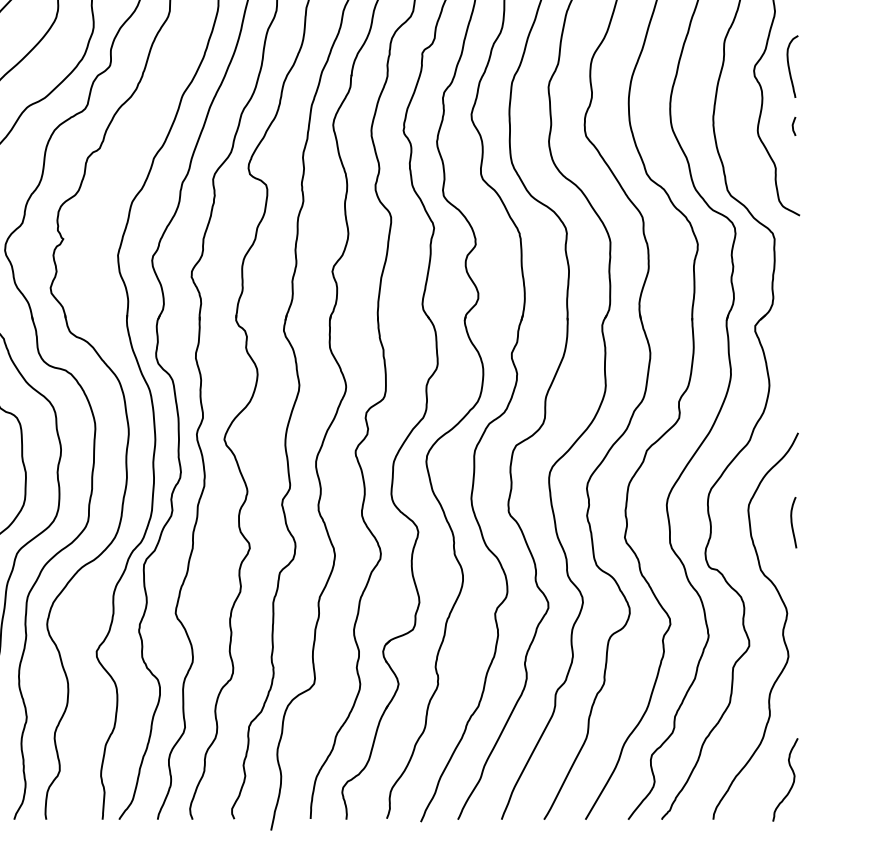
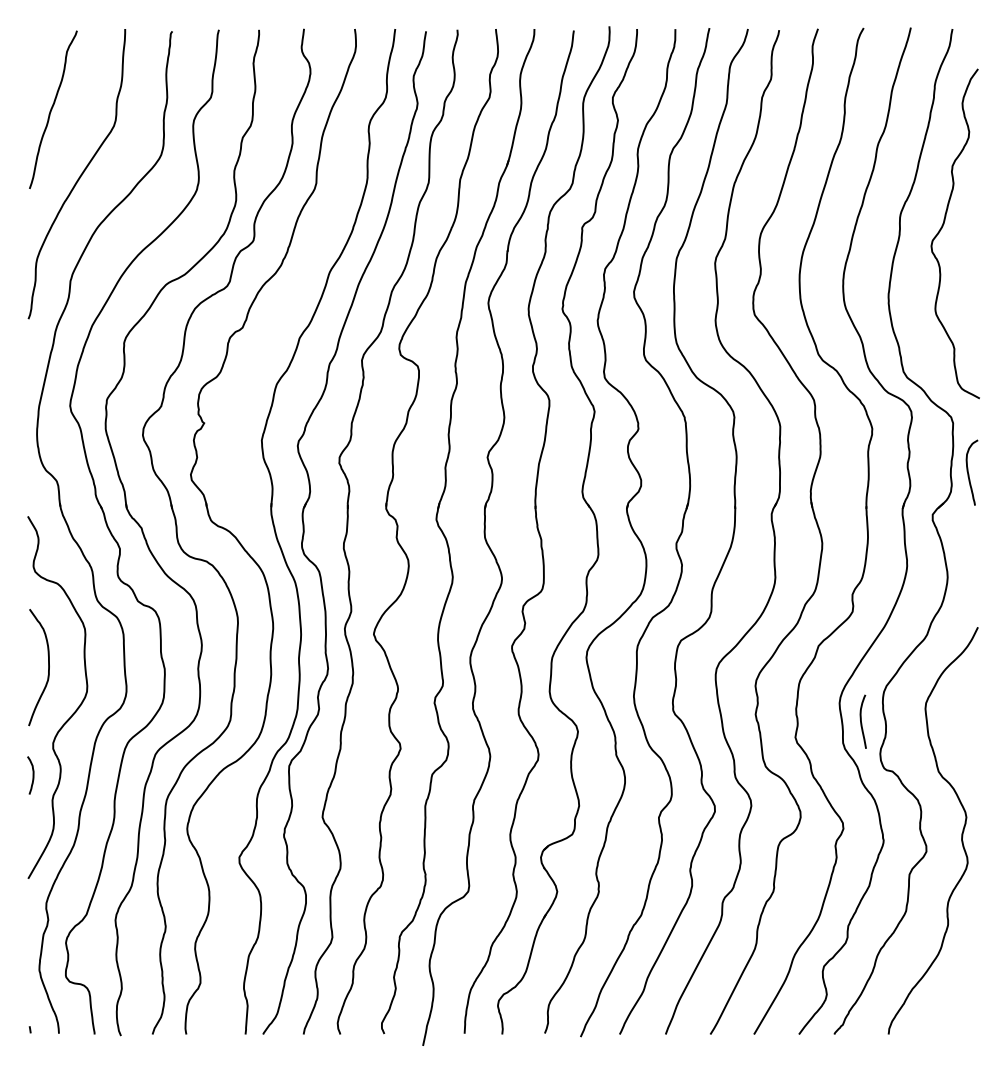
curve: (790, 68) -> (969, 474), moved
curve: (793, 126) -> (973, 304), removed
curve: (792, 522) -> (861, 721), moved
curve: (793, 779) -> (972, 992), removed

